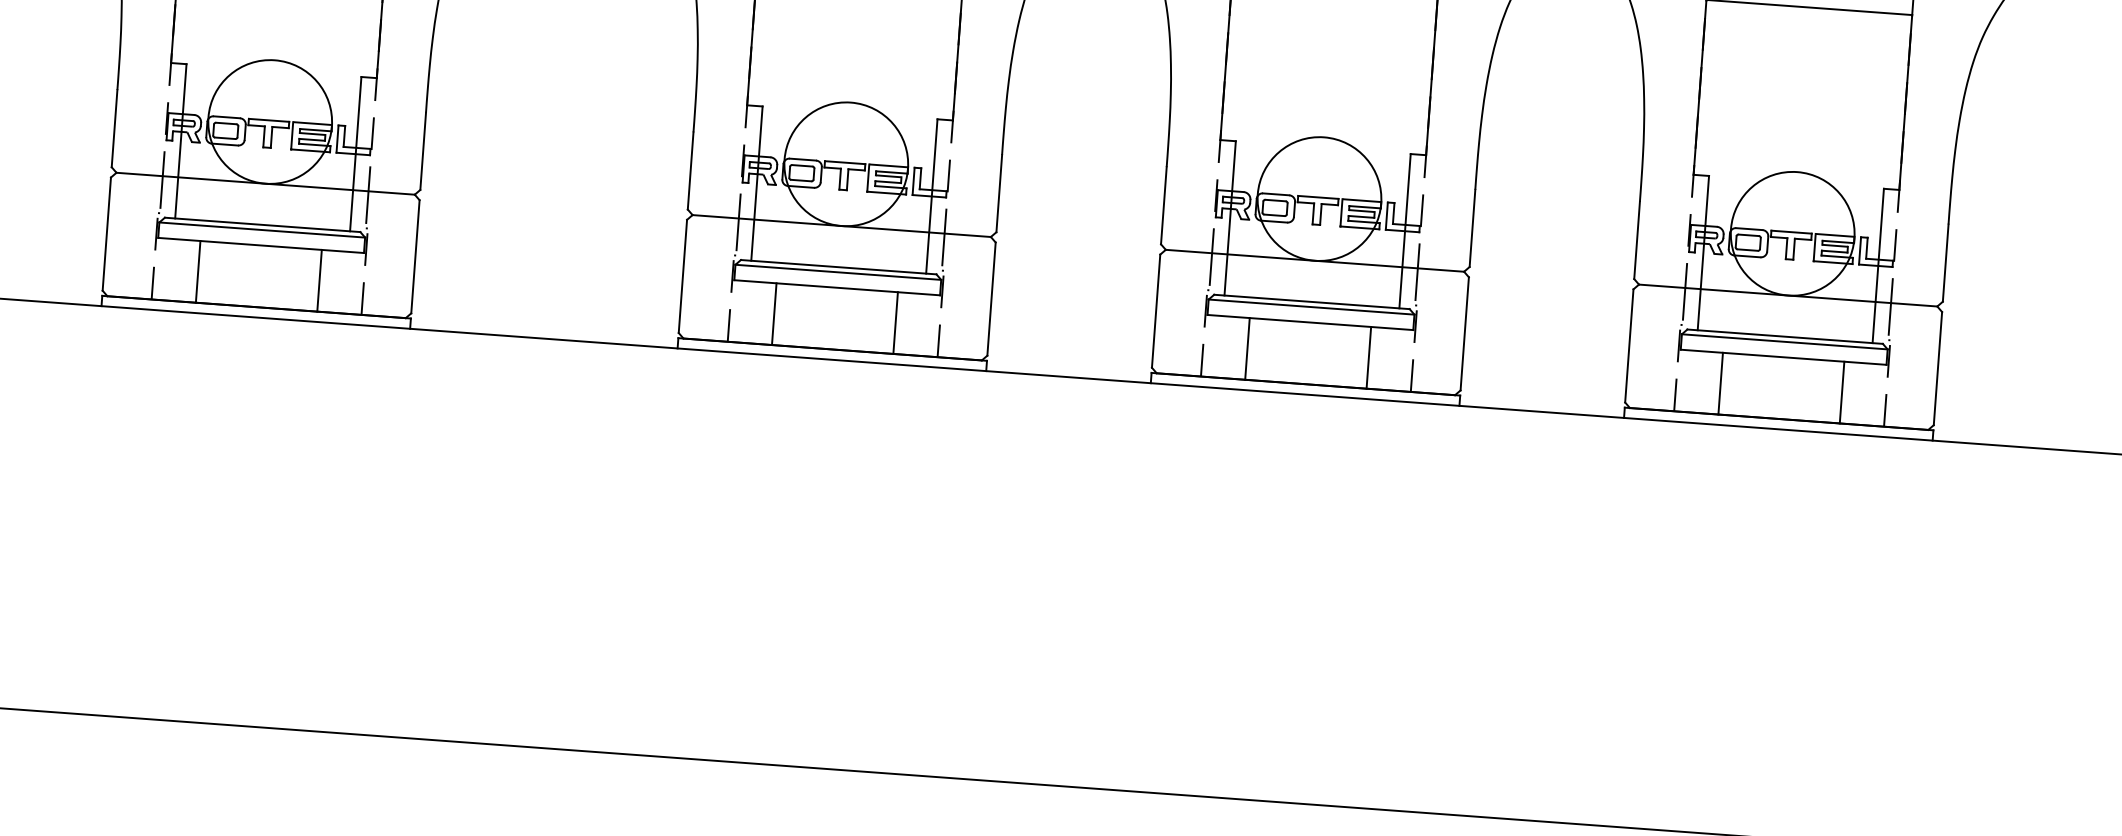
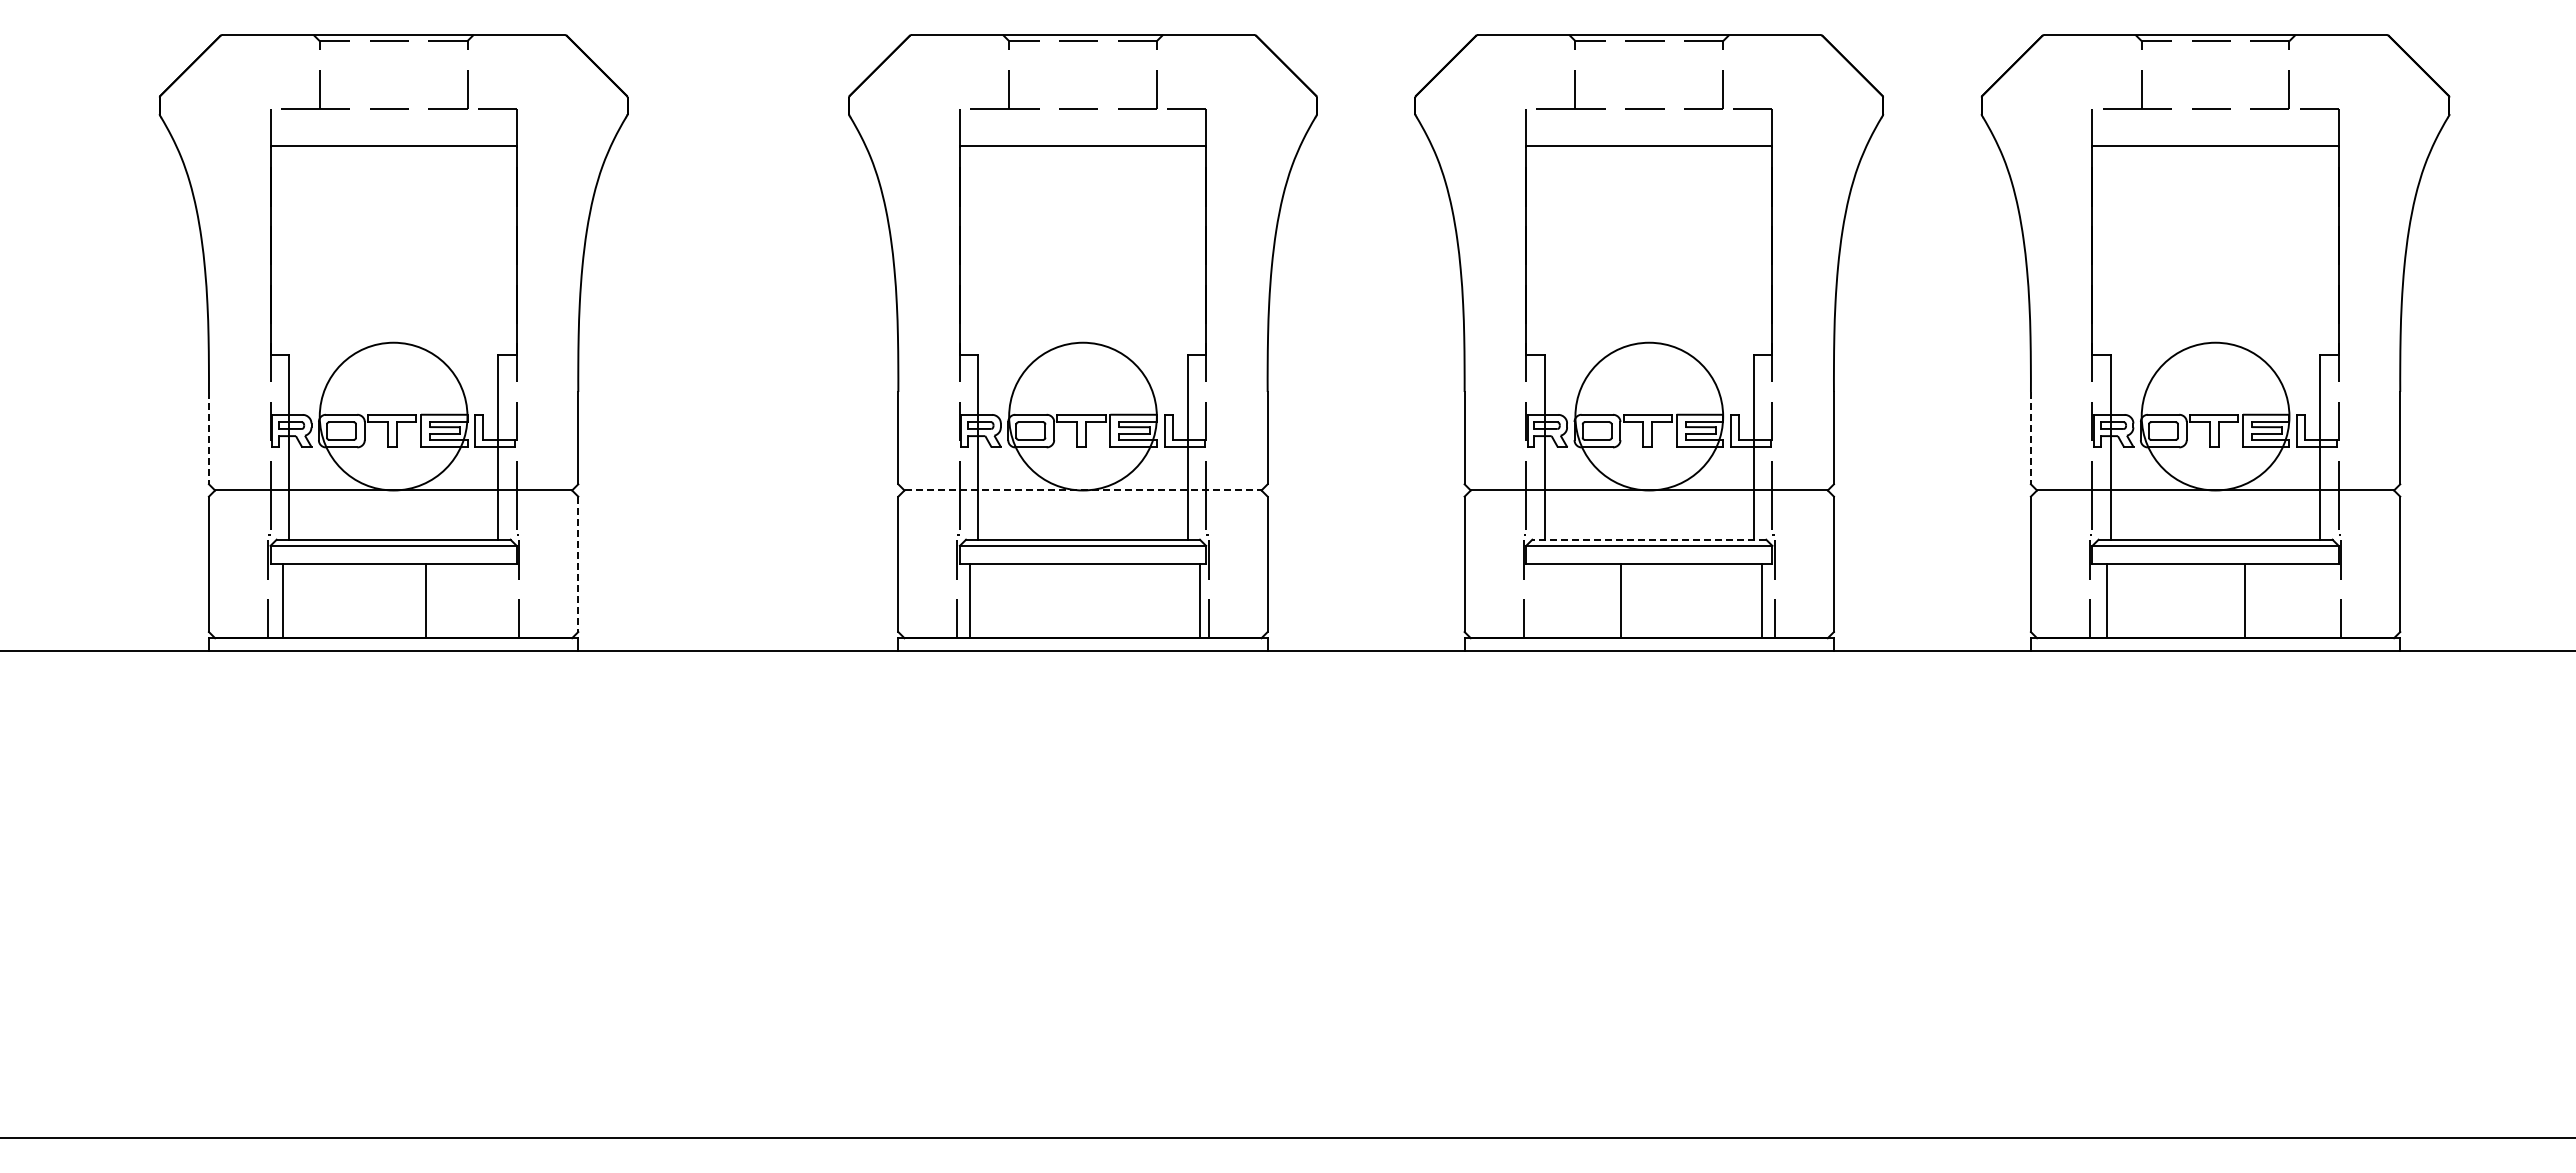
line: (114, 128) -> (208, 438), solid -> dashed
line: (842, 226) -> (1083, 490), solid -> dashed
line: (1636, 240) -> (2030, 438), solid -> dashed
line: (415, 256) -> (578, 564), solid -> dashed
line: (198, 272) -> (283, 601), moved
line: (319, 280) -> (426, 601), moved
line: (1312, 301) -> (1649, 539), solid -> dashed
line: (774, 314) -> (970, 601), moved
line: (895, 323) -> (1199, 601), moved
line: (1247, 349) -> (1620, 601), moved
line: (1368, 358) -> (1761, 601), moved
line: (1720, 383) -> (2106, 601), moved
line: (1842, 392) -> (2245, 601), moved

